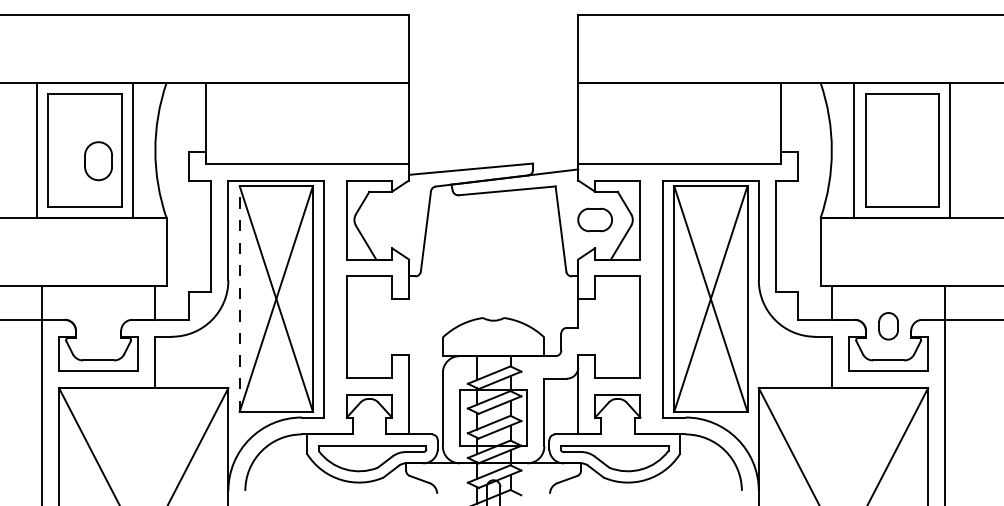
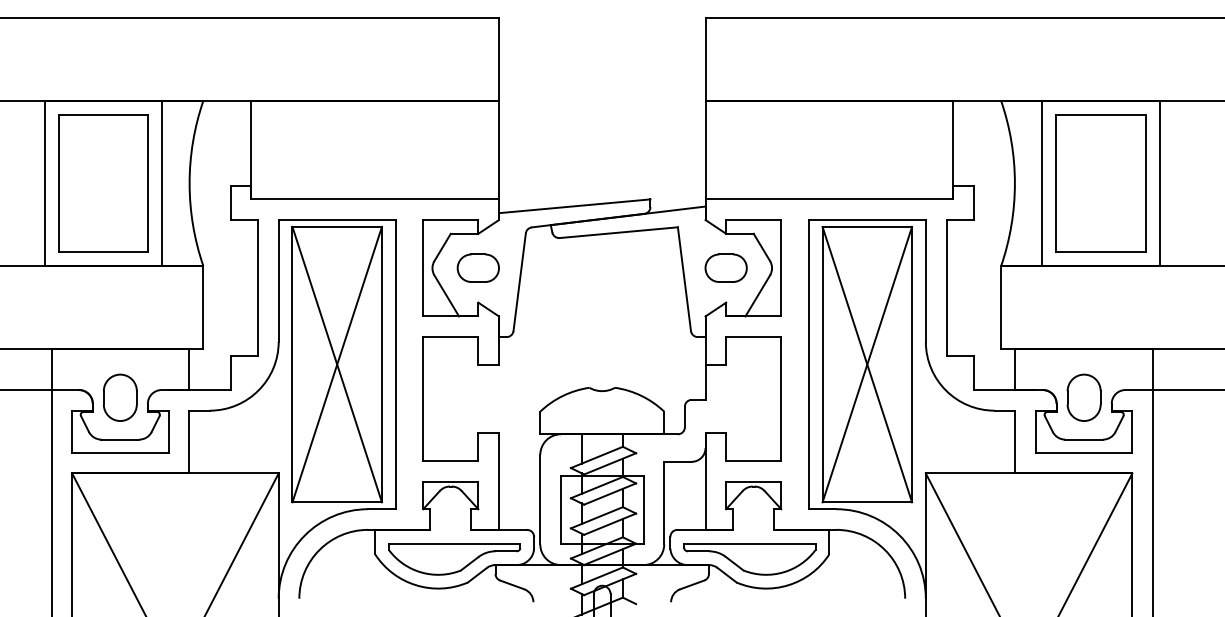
part: (98, 161) -> (120, 398), moved
part: (391, 219) -> (477, 267), added
line: (239, 299) -> (292, 365), dashed -> solid
part: (888, 326) -> (1084, 398), size x1.43

